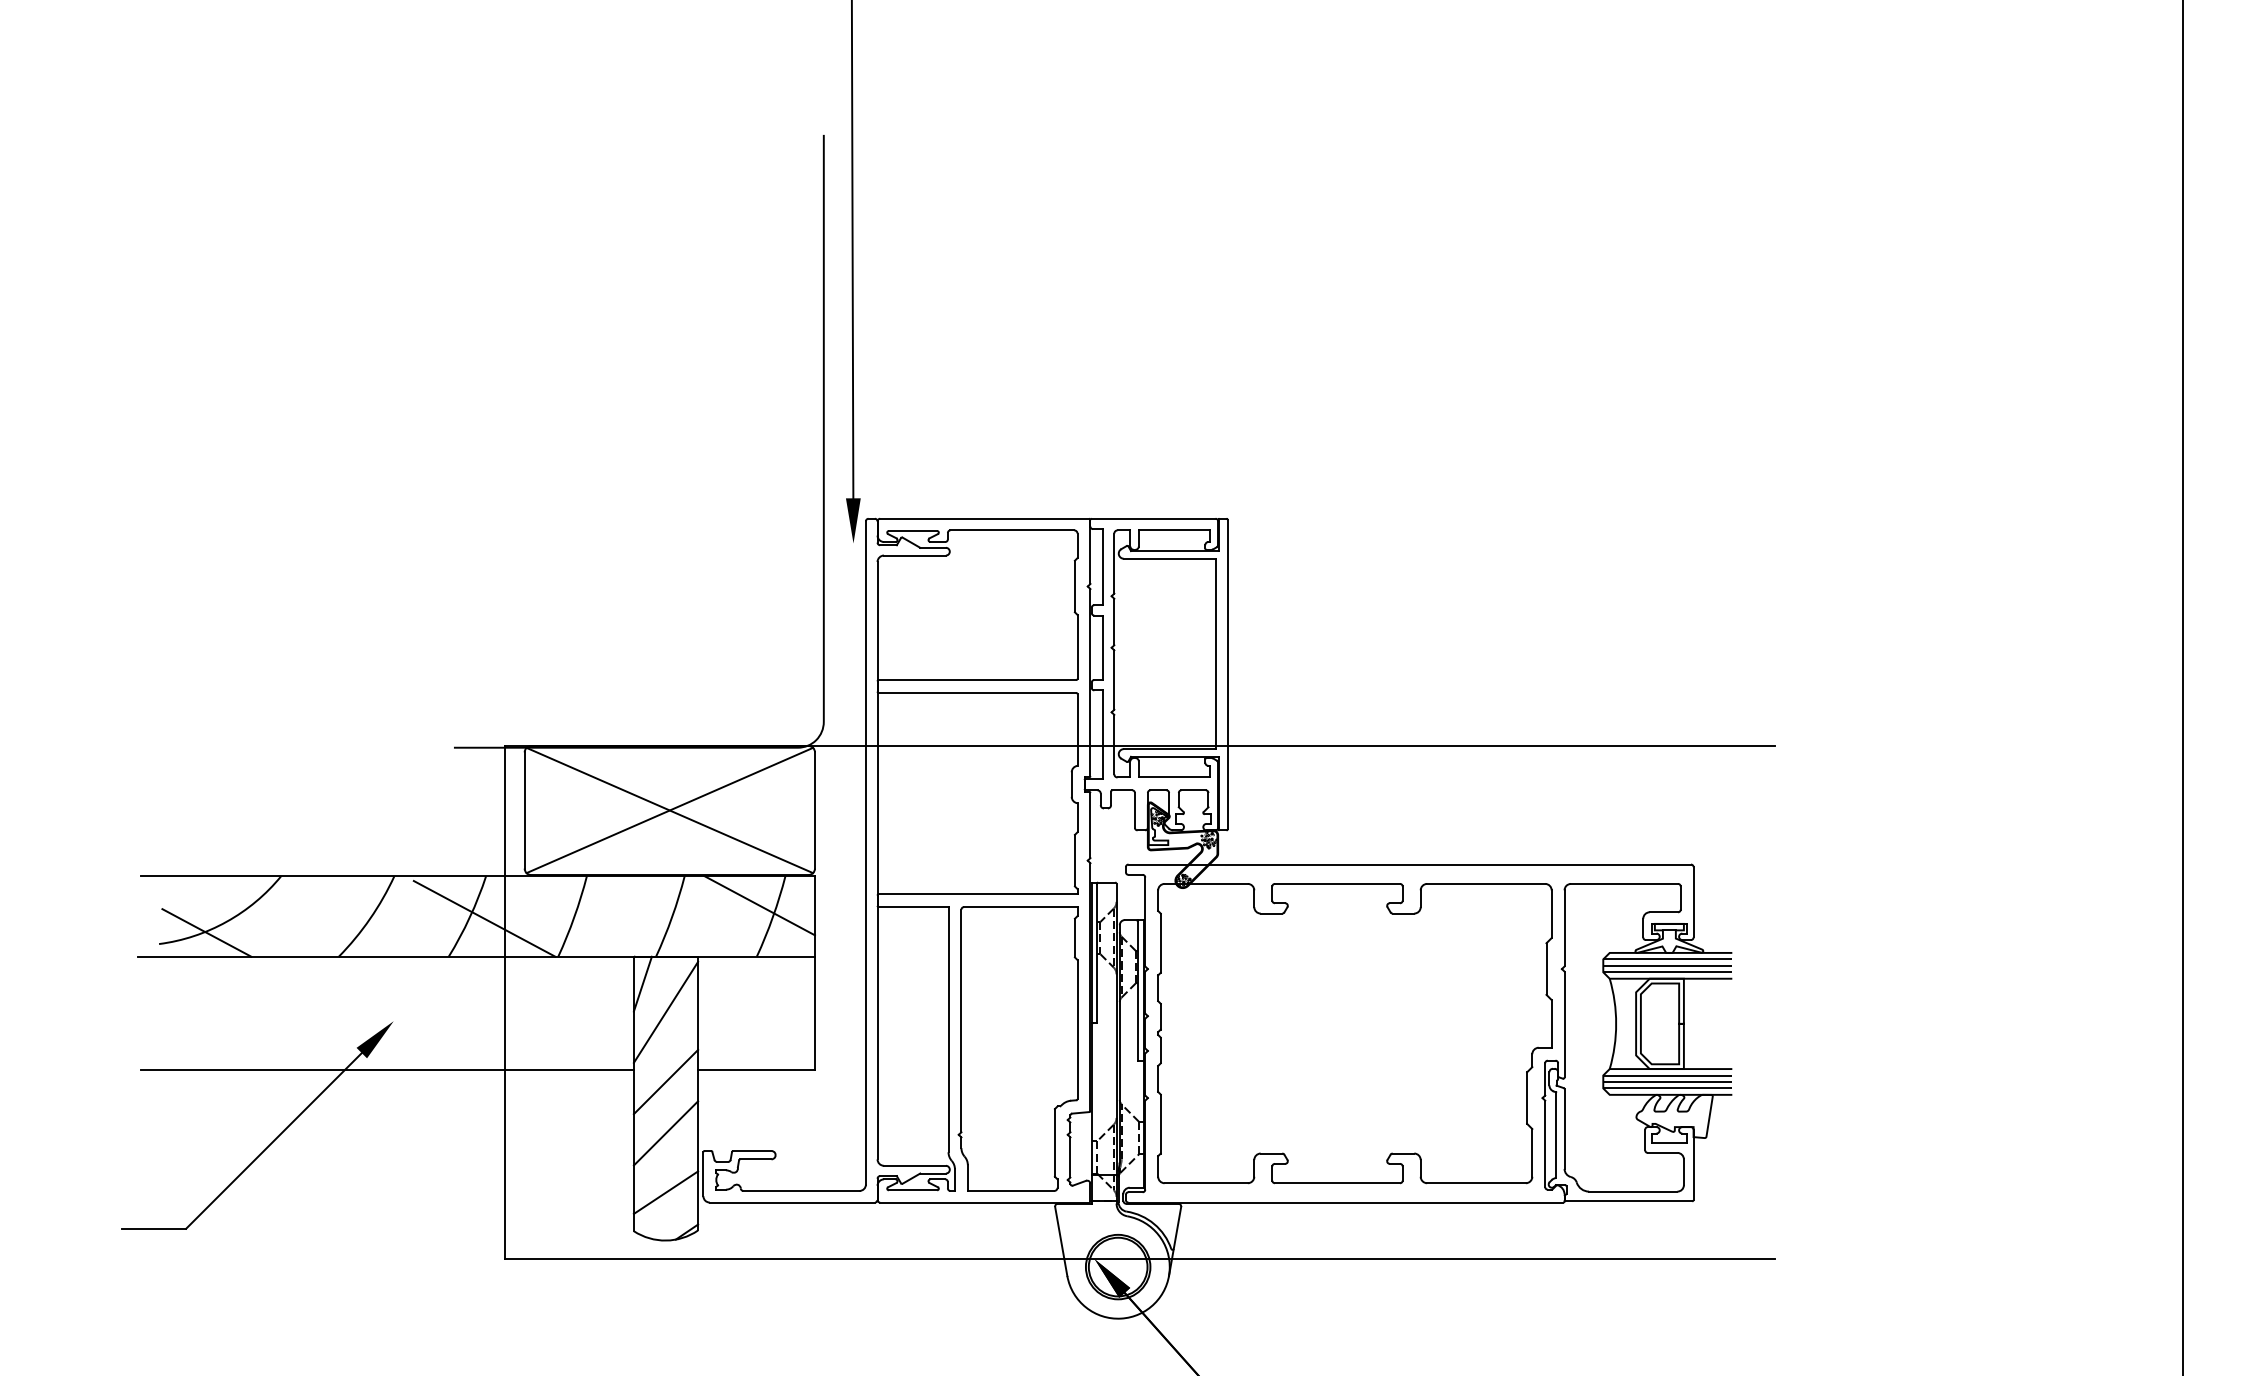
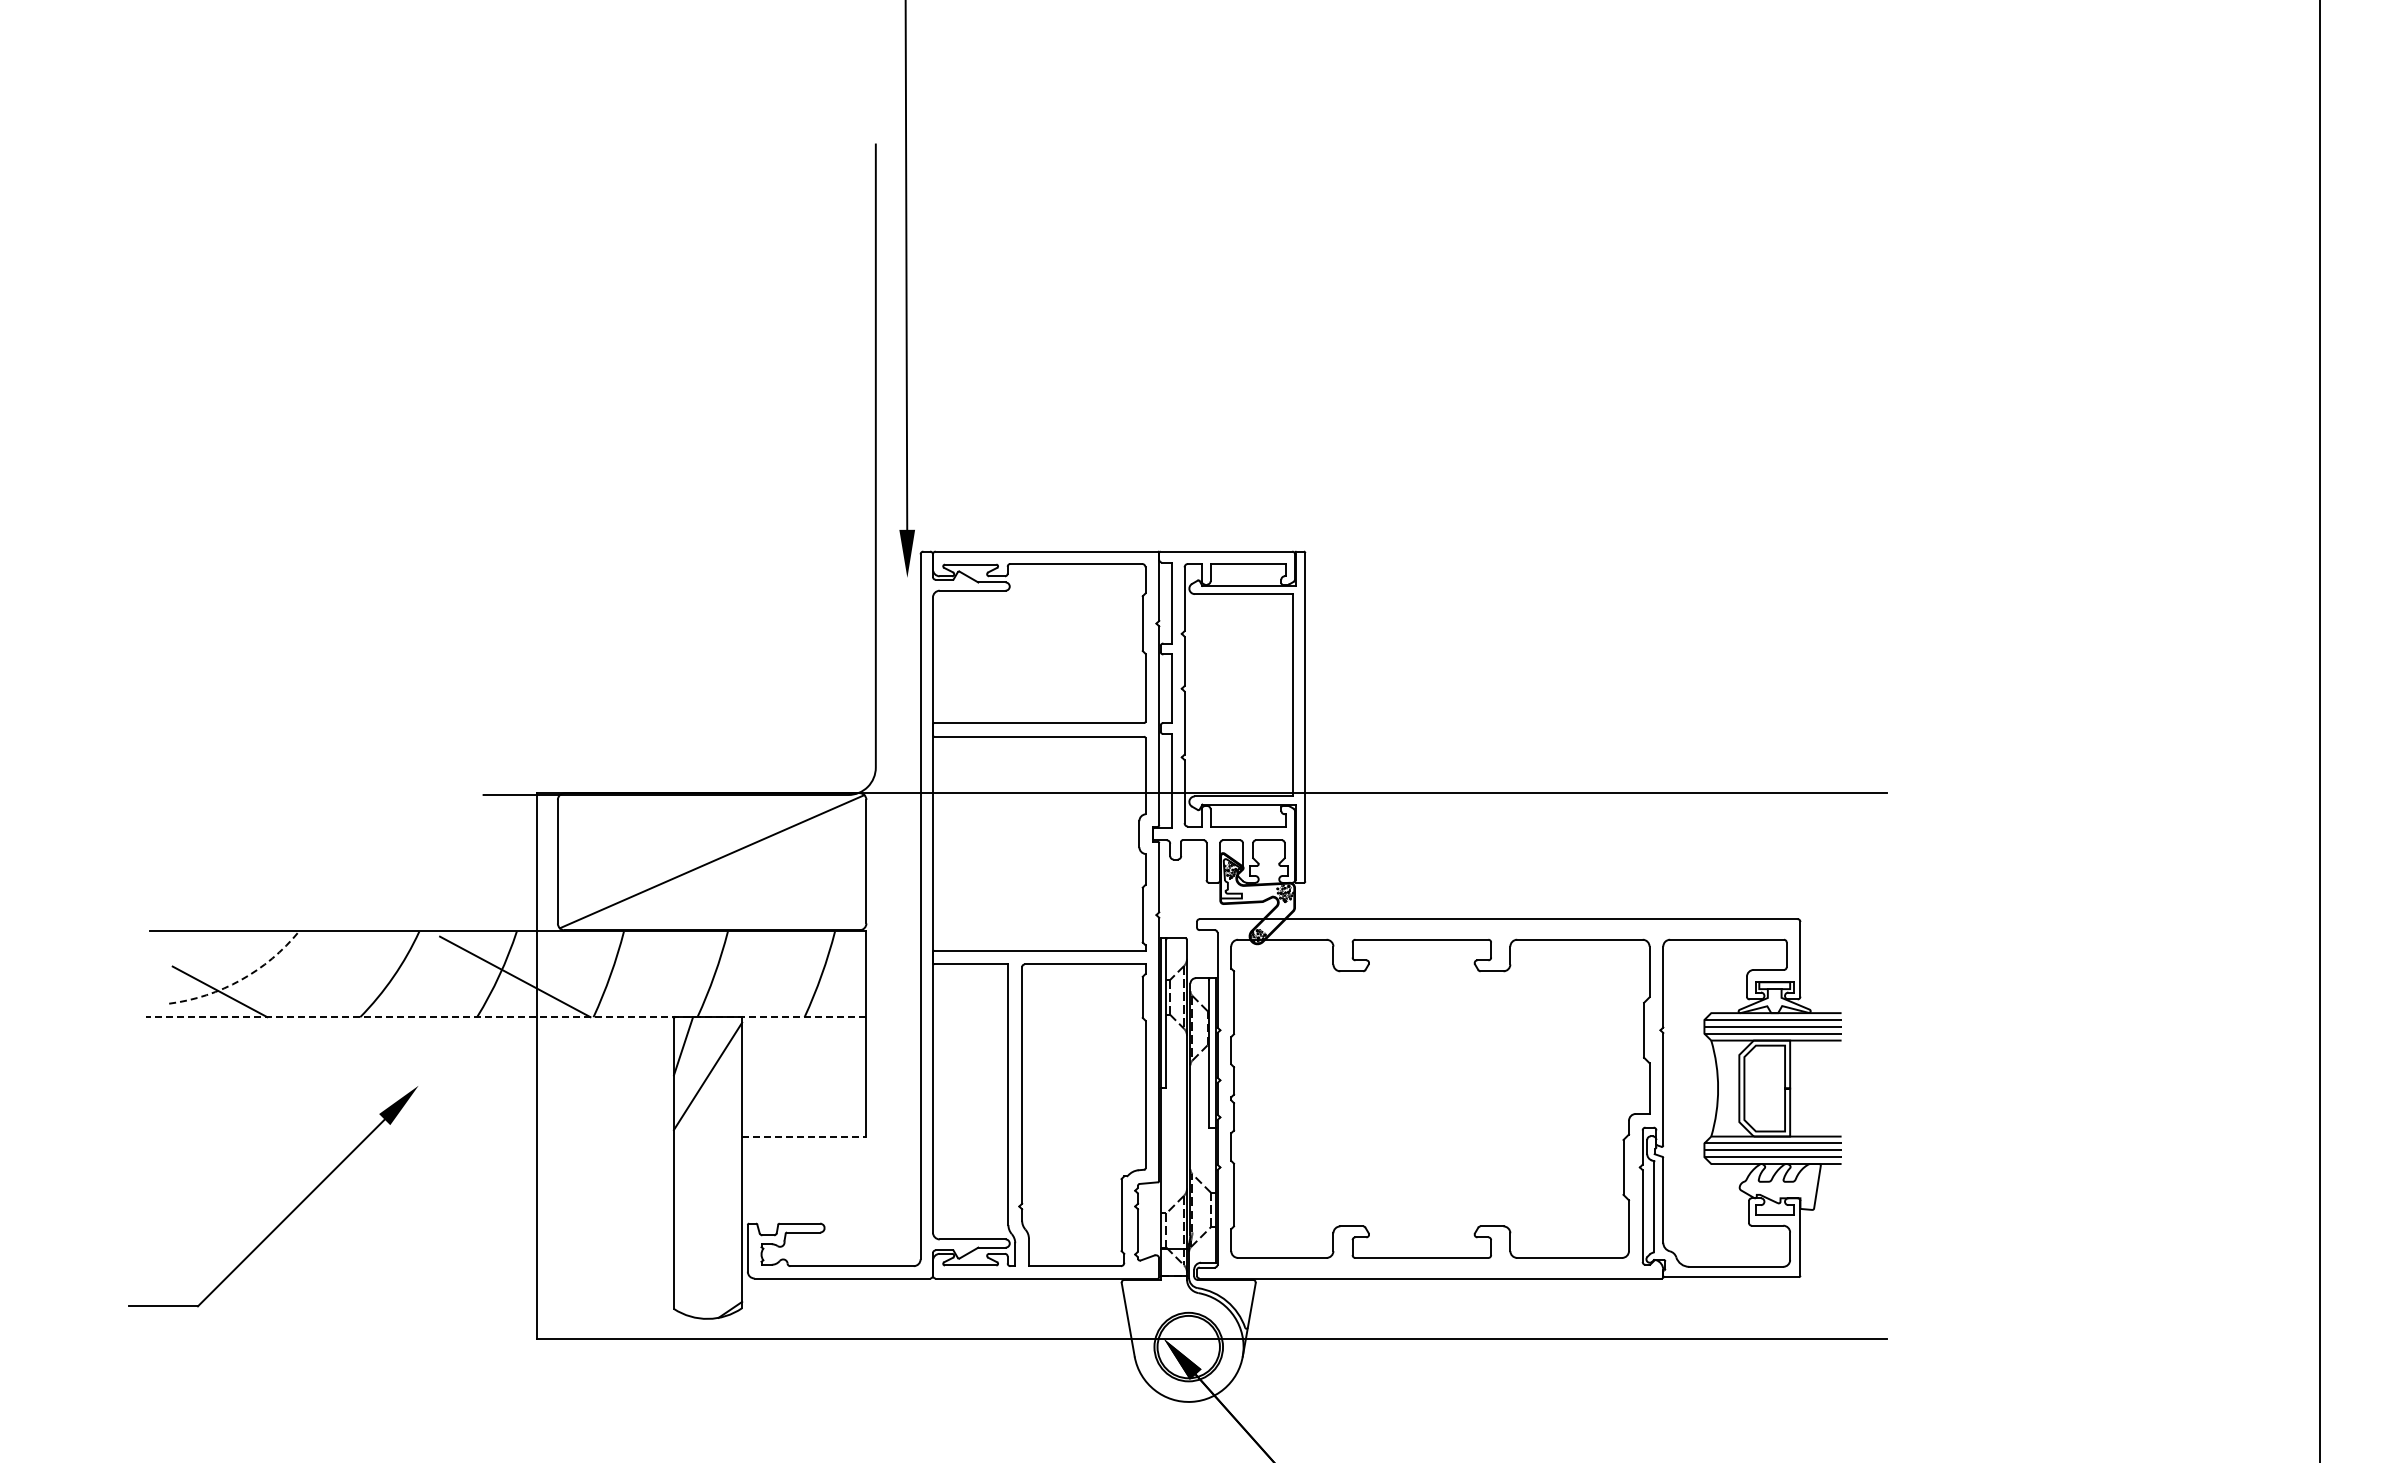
line: (669, 810) -> (711, 861), removed
line: (759, 905) -> (807, 962), removed
arc: (227, 922) -> (241, 980), solid -> dashed
line: (475, 957) -> (505, 1017), solid -> dashed
line: (387, 1069) -> (411, 1137), removed
line: (756, 1069) -> (804, 1137), solid -> dashed
line: (665, 1082) -> (707, 1150), removed
line: (665, 1132) -> (707, 1204), removed
line: (665, 1192) -> (707, 1267), removed

